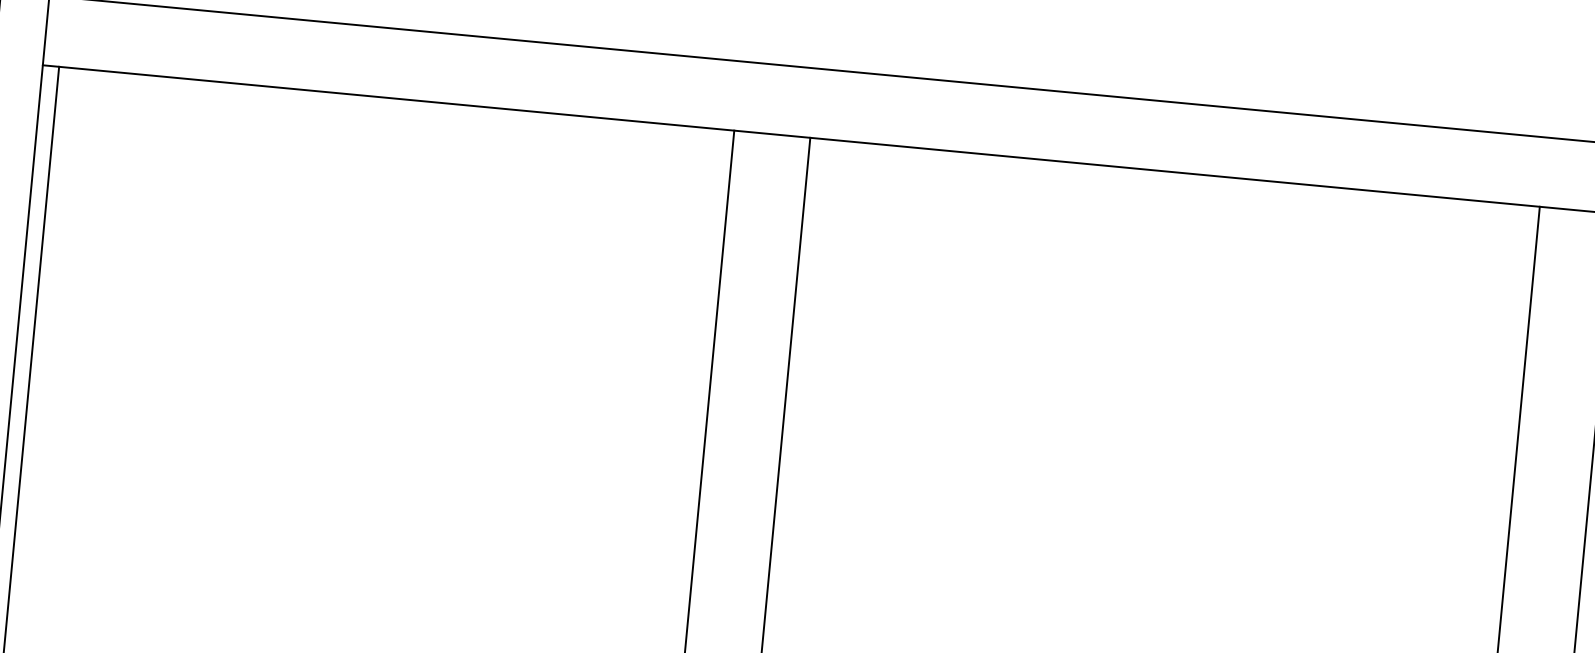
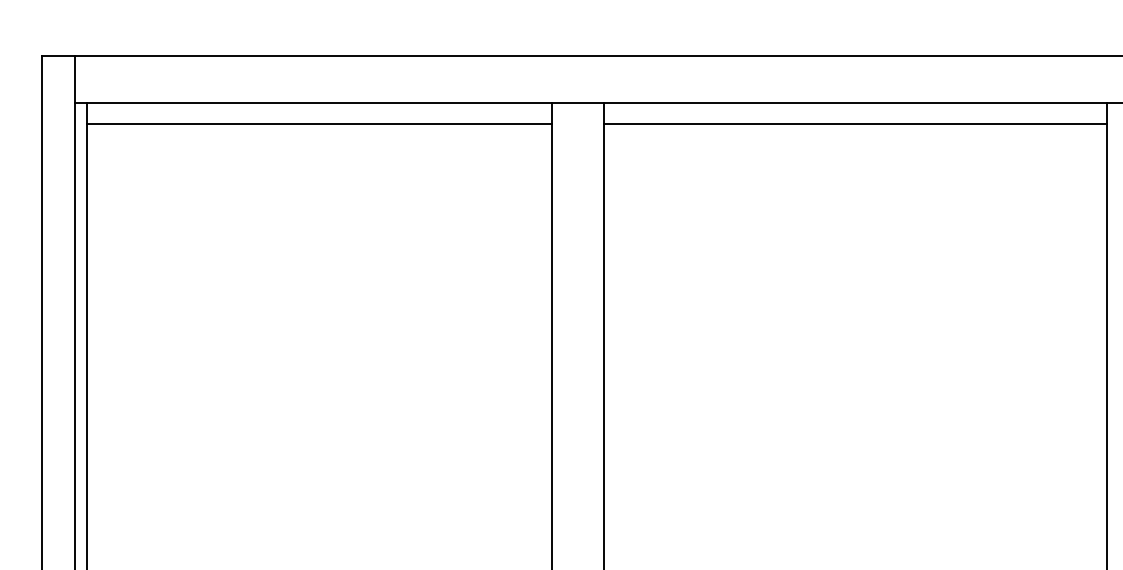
line: (392, 129) -> (318, 124), added
line: (1171, 202) -> (855, 124), added

